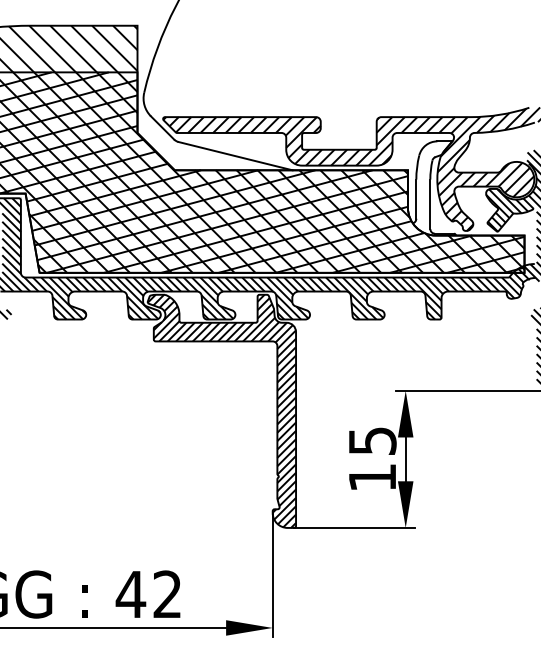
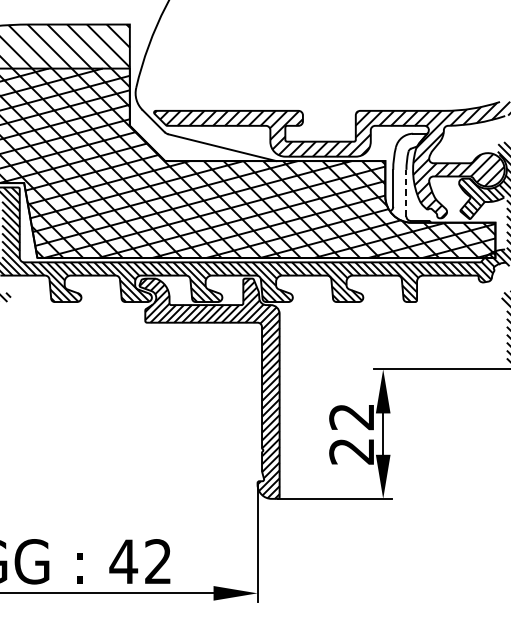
line: (430, 204) -> (406, 193), solid -> dashed
text: (372, 459) -> (351, 434), 15 -> 22

